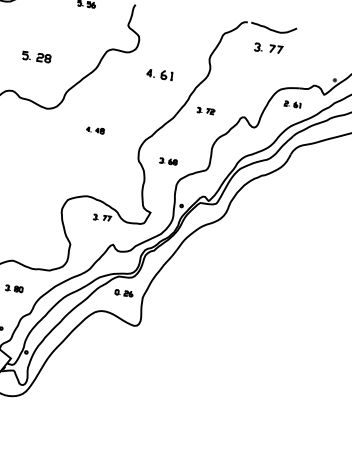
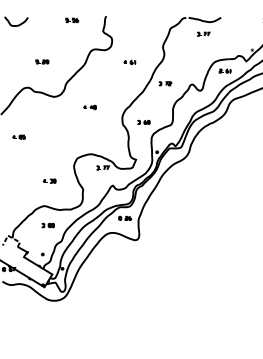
part: (269, 47) -> (203, 33), size x0.62
part: (37, 56) -> (42, 61), size x0.62
part: (159, 72) -> (129, 61), size x0.62
part: (24, 225) -> (49, 180), added

